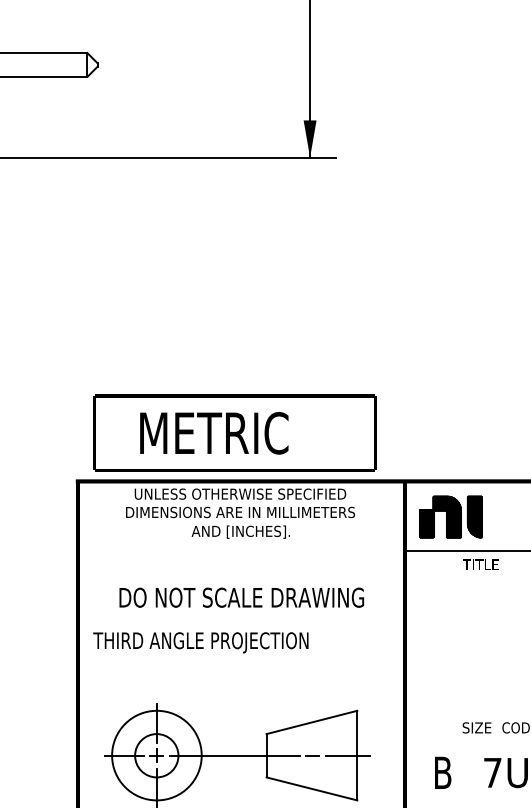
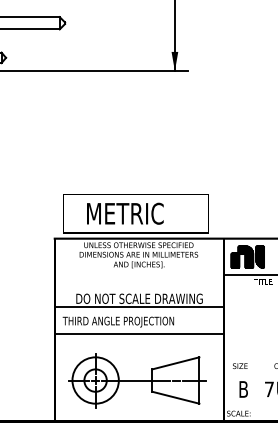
line: (239, 614) -> (138, 307), added
line: (239, 664) -> (138, 333), added
text: (477, 726) -> (240, 365), moved

